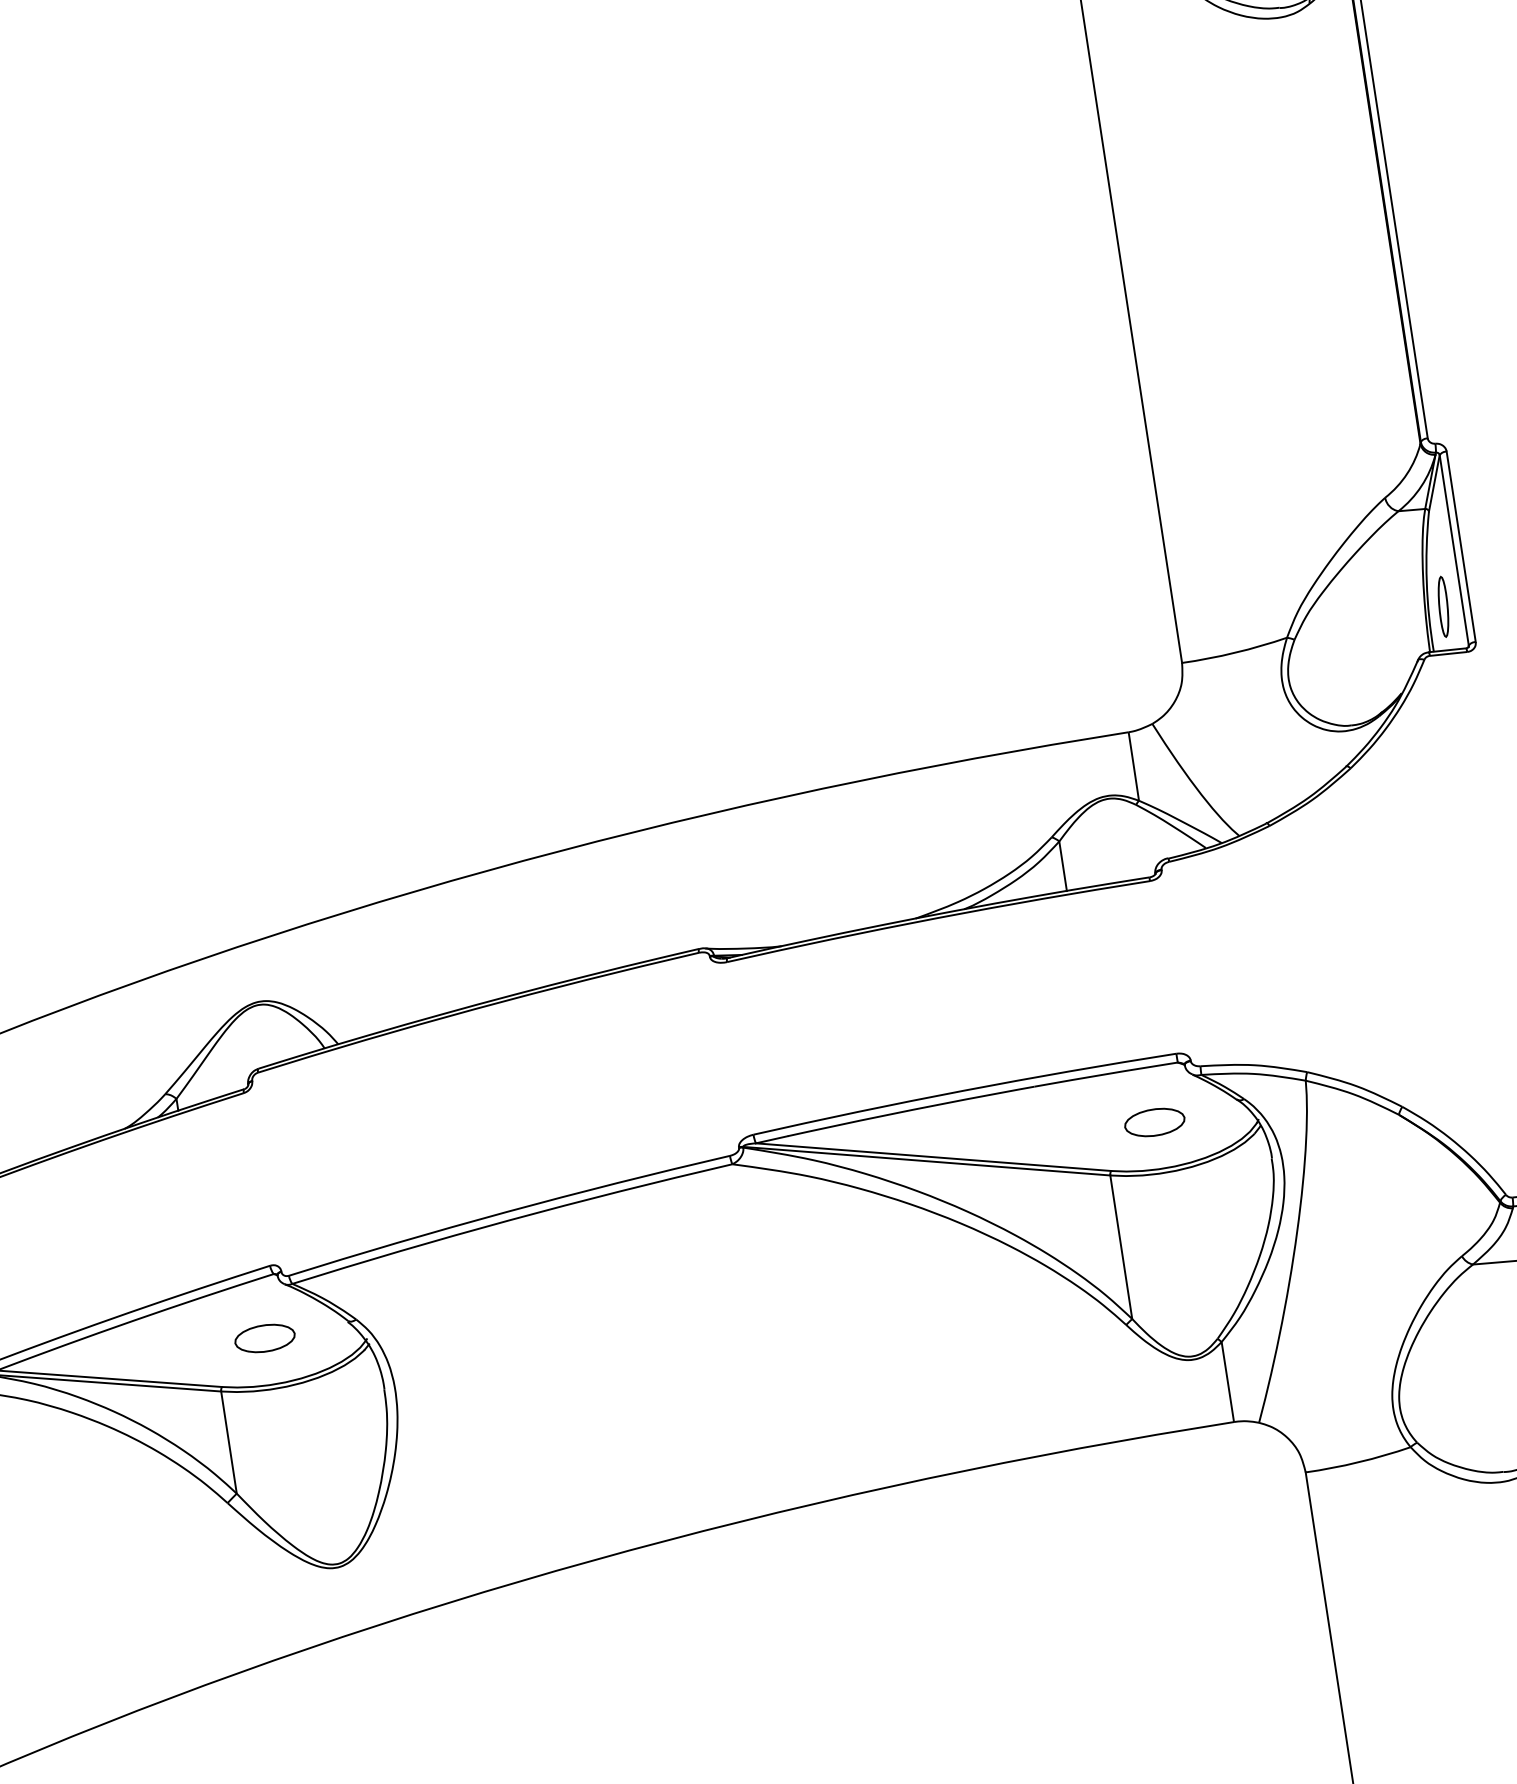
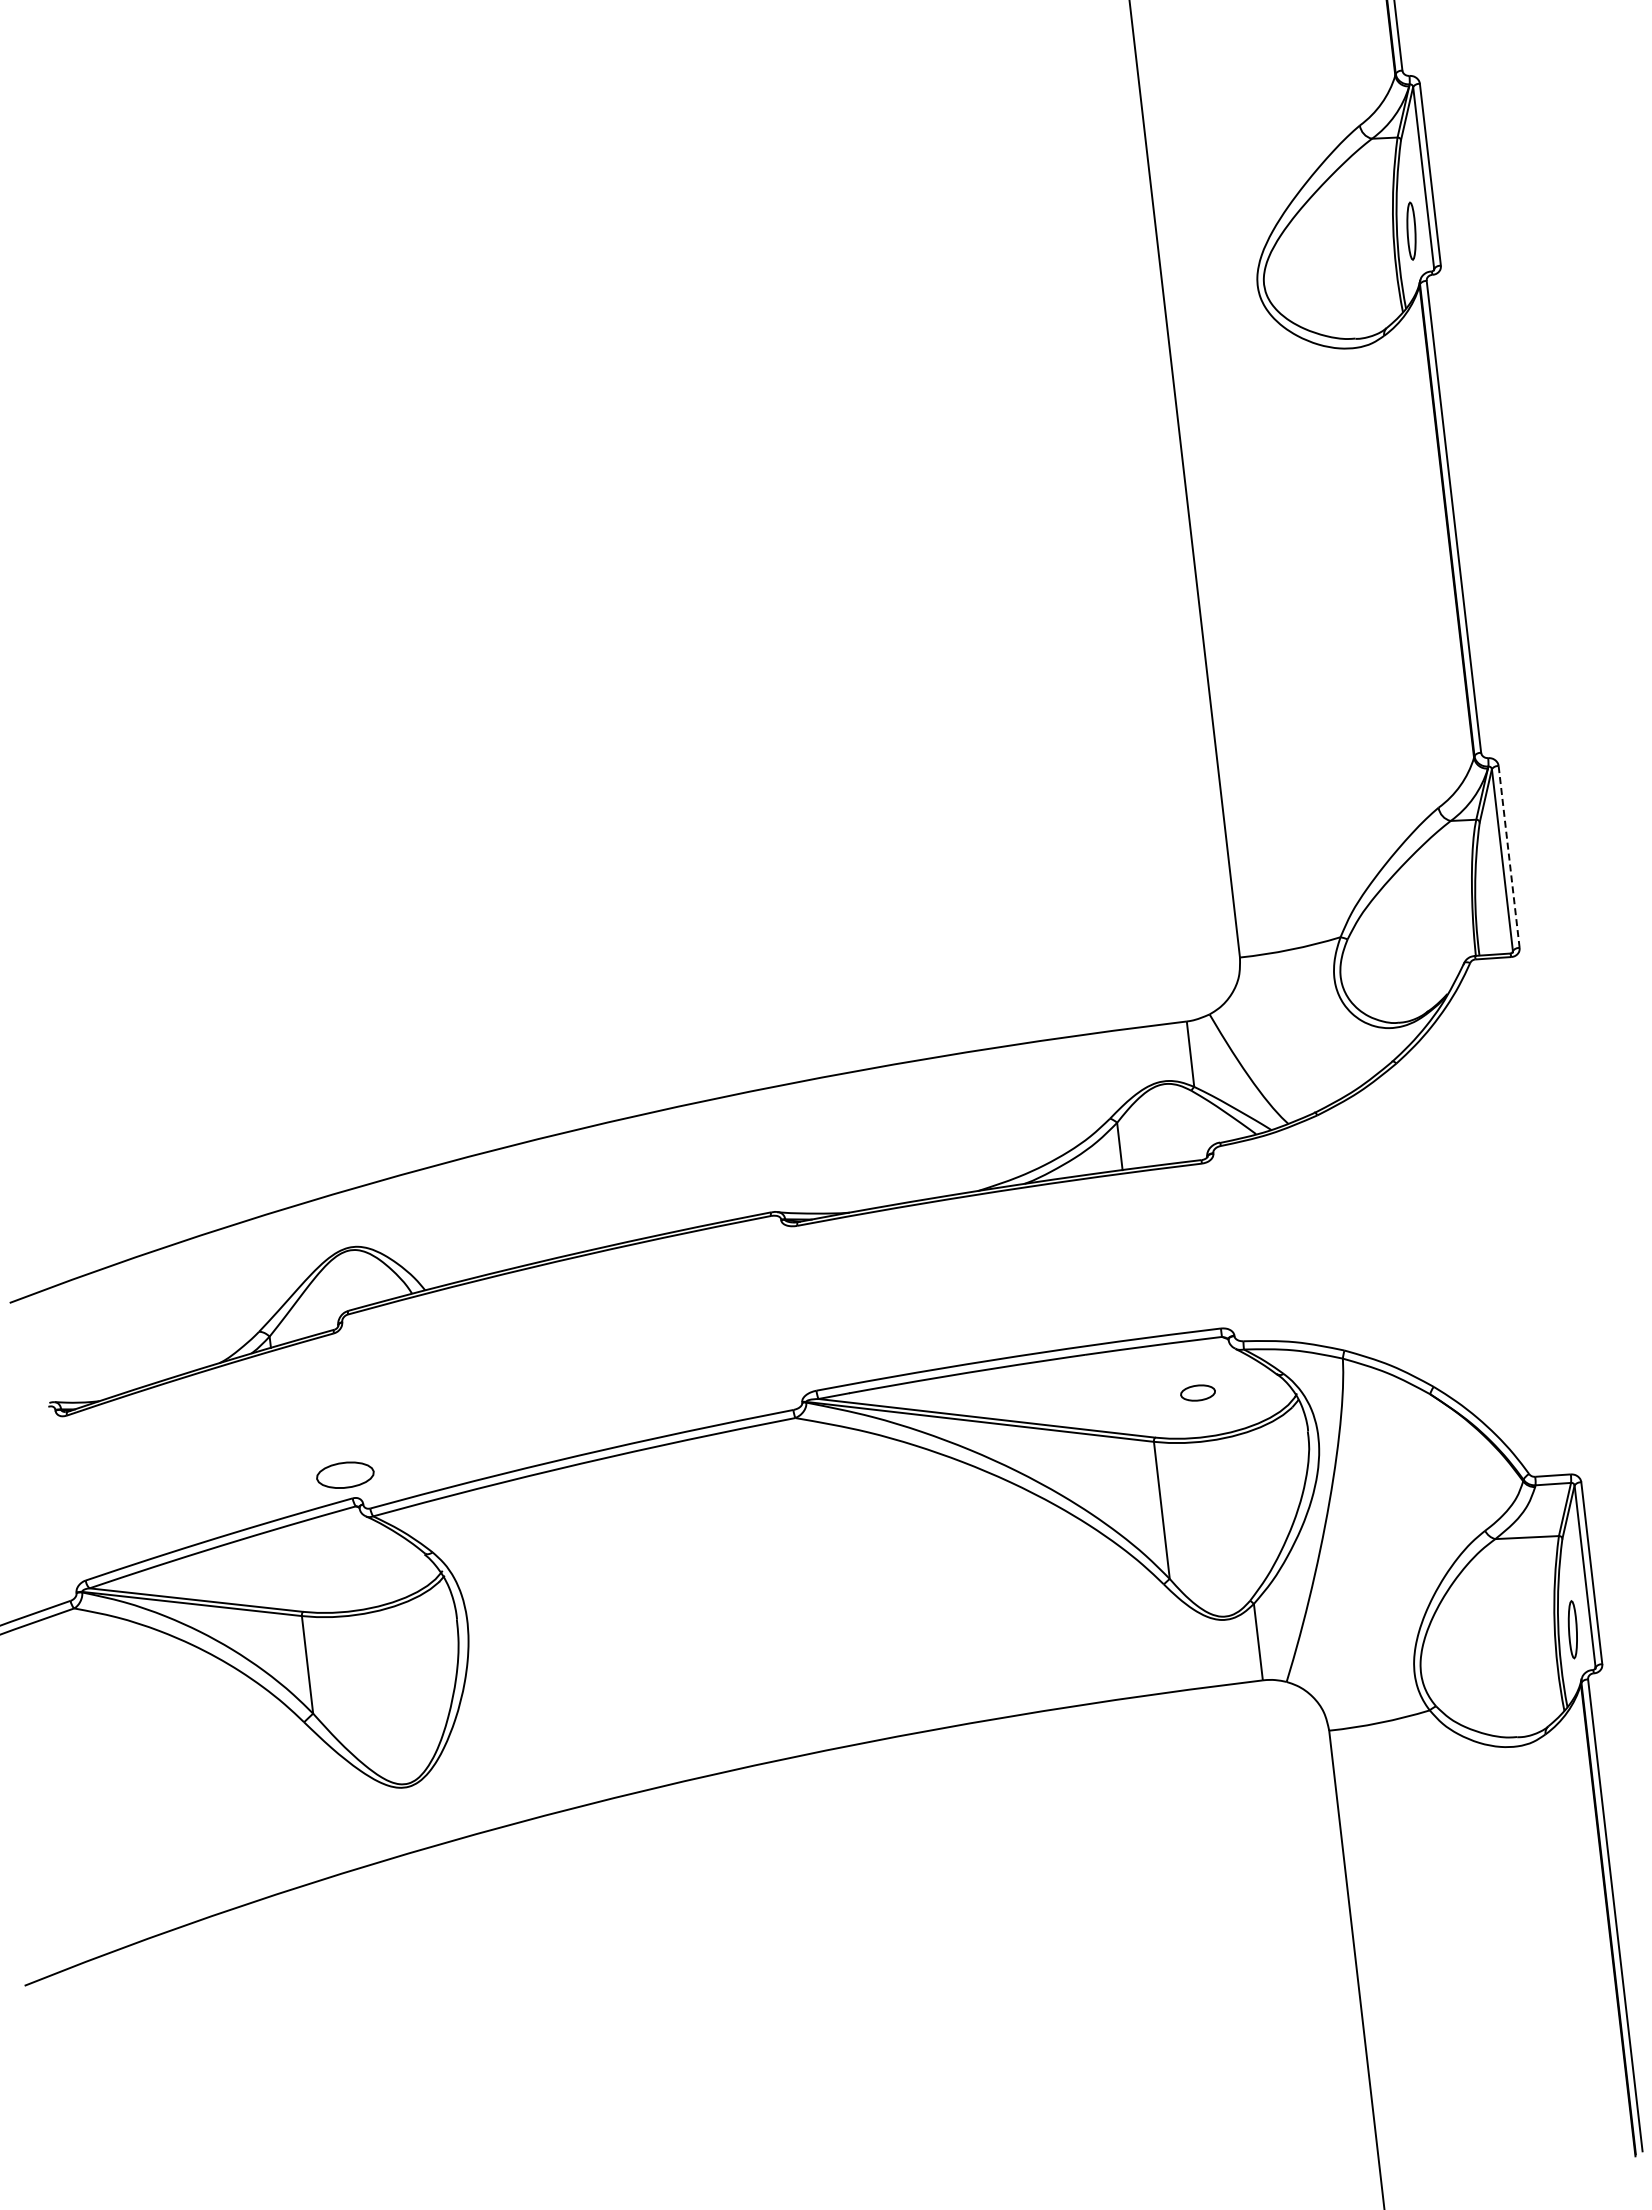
line: (1461, 546) -> (1509, 856), solid -> dashed
part: (1443, 605) -> (1490, 912), removed
part: (1154, 1121) -> (1197, 1392), size x0.6
part: (265, 1337) -> (345, 1474), moved

